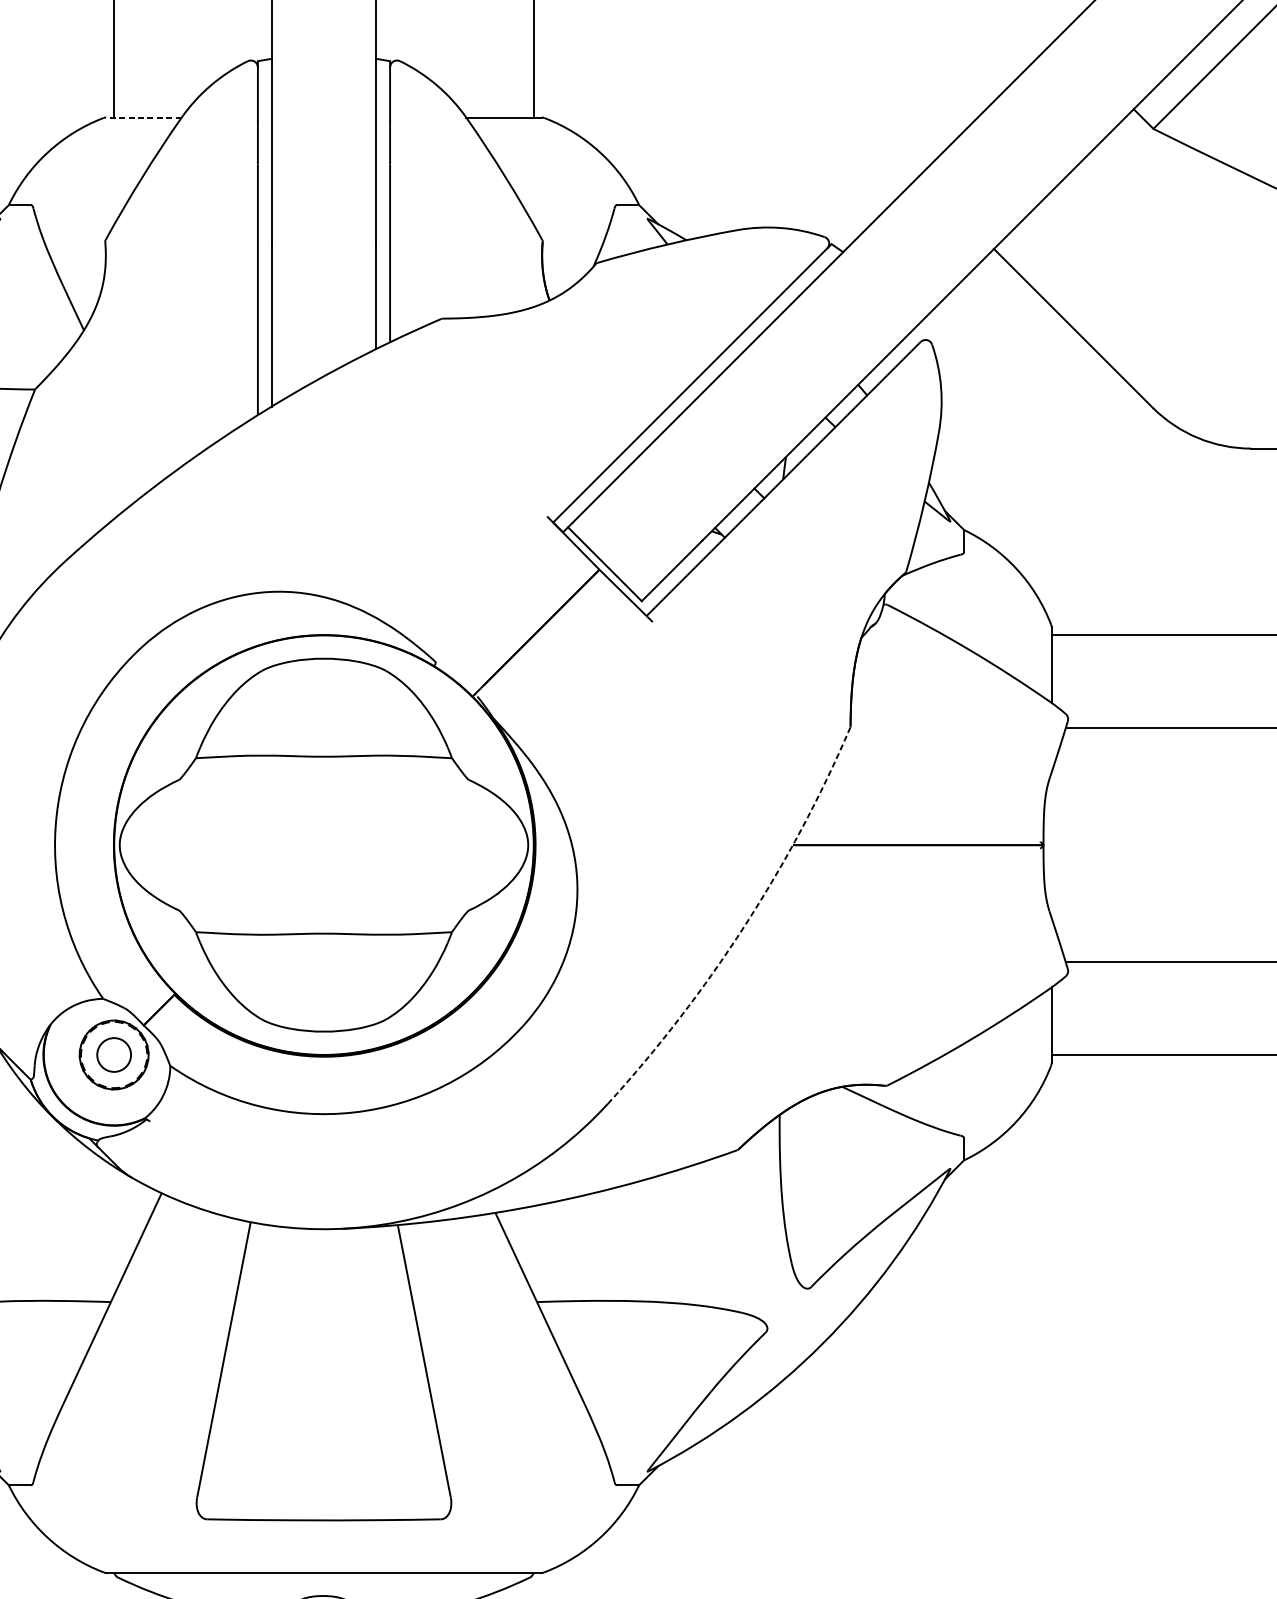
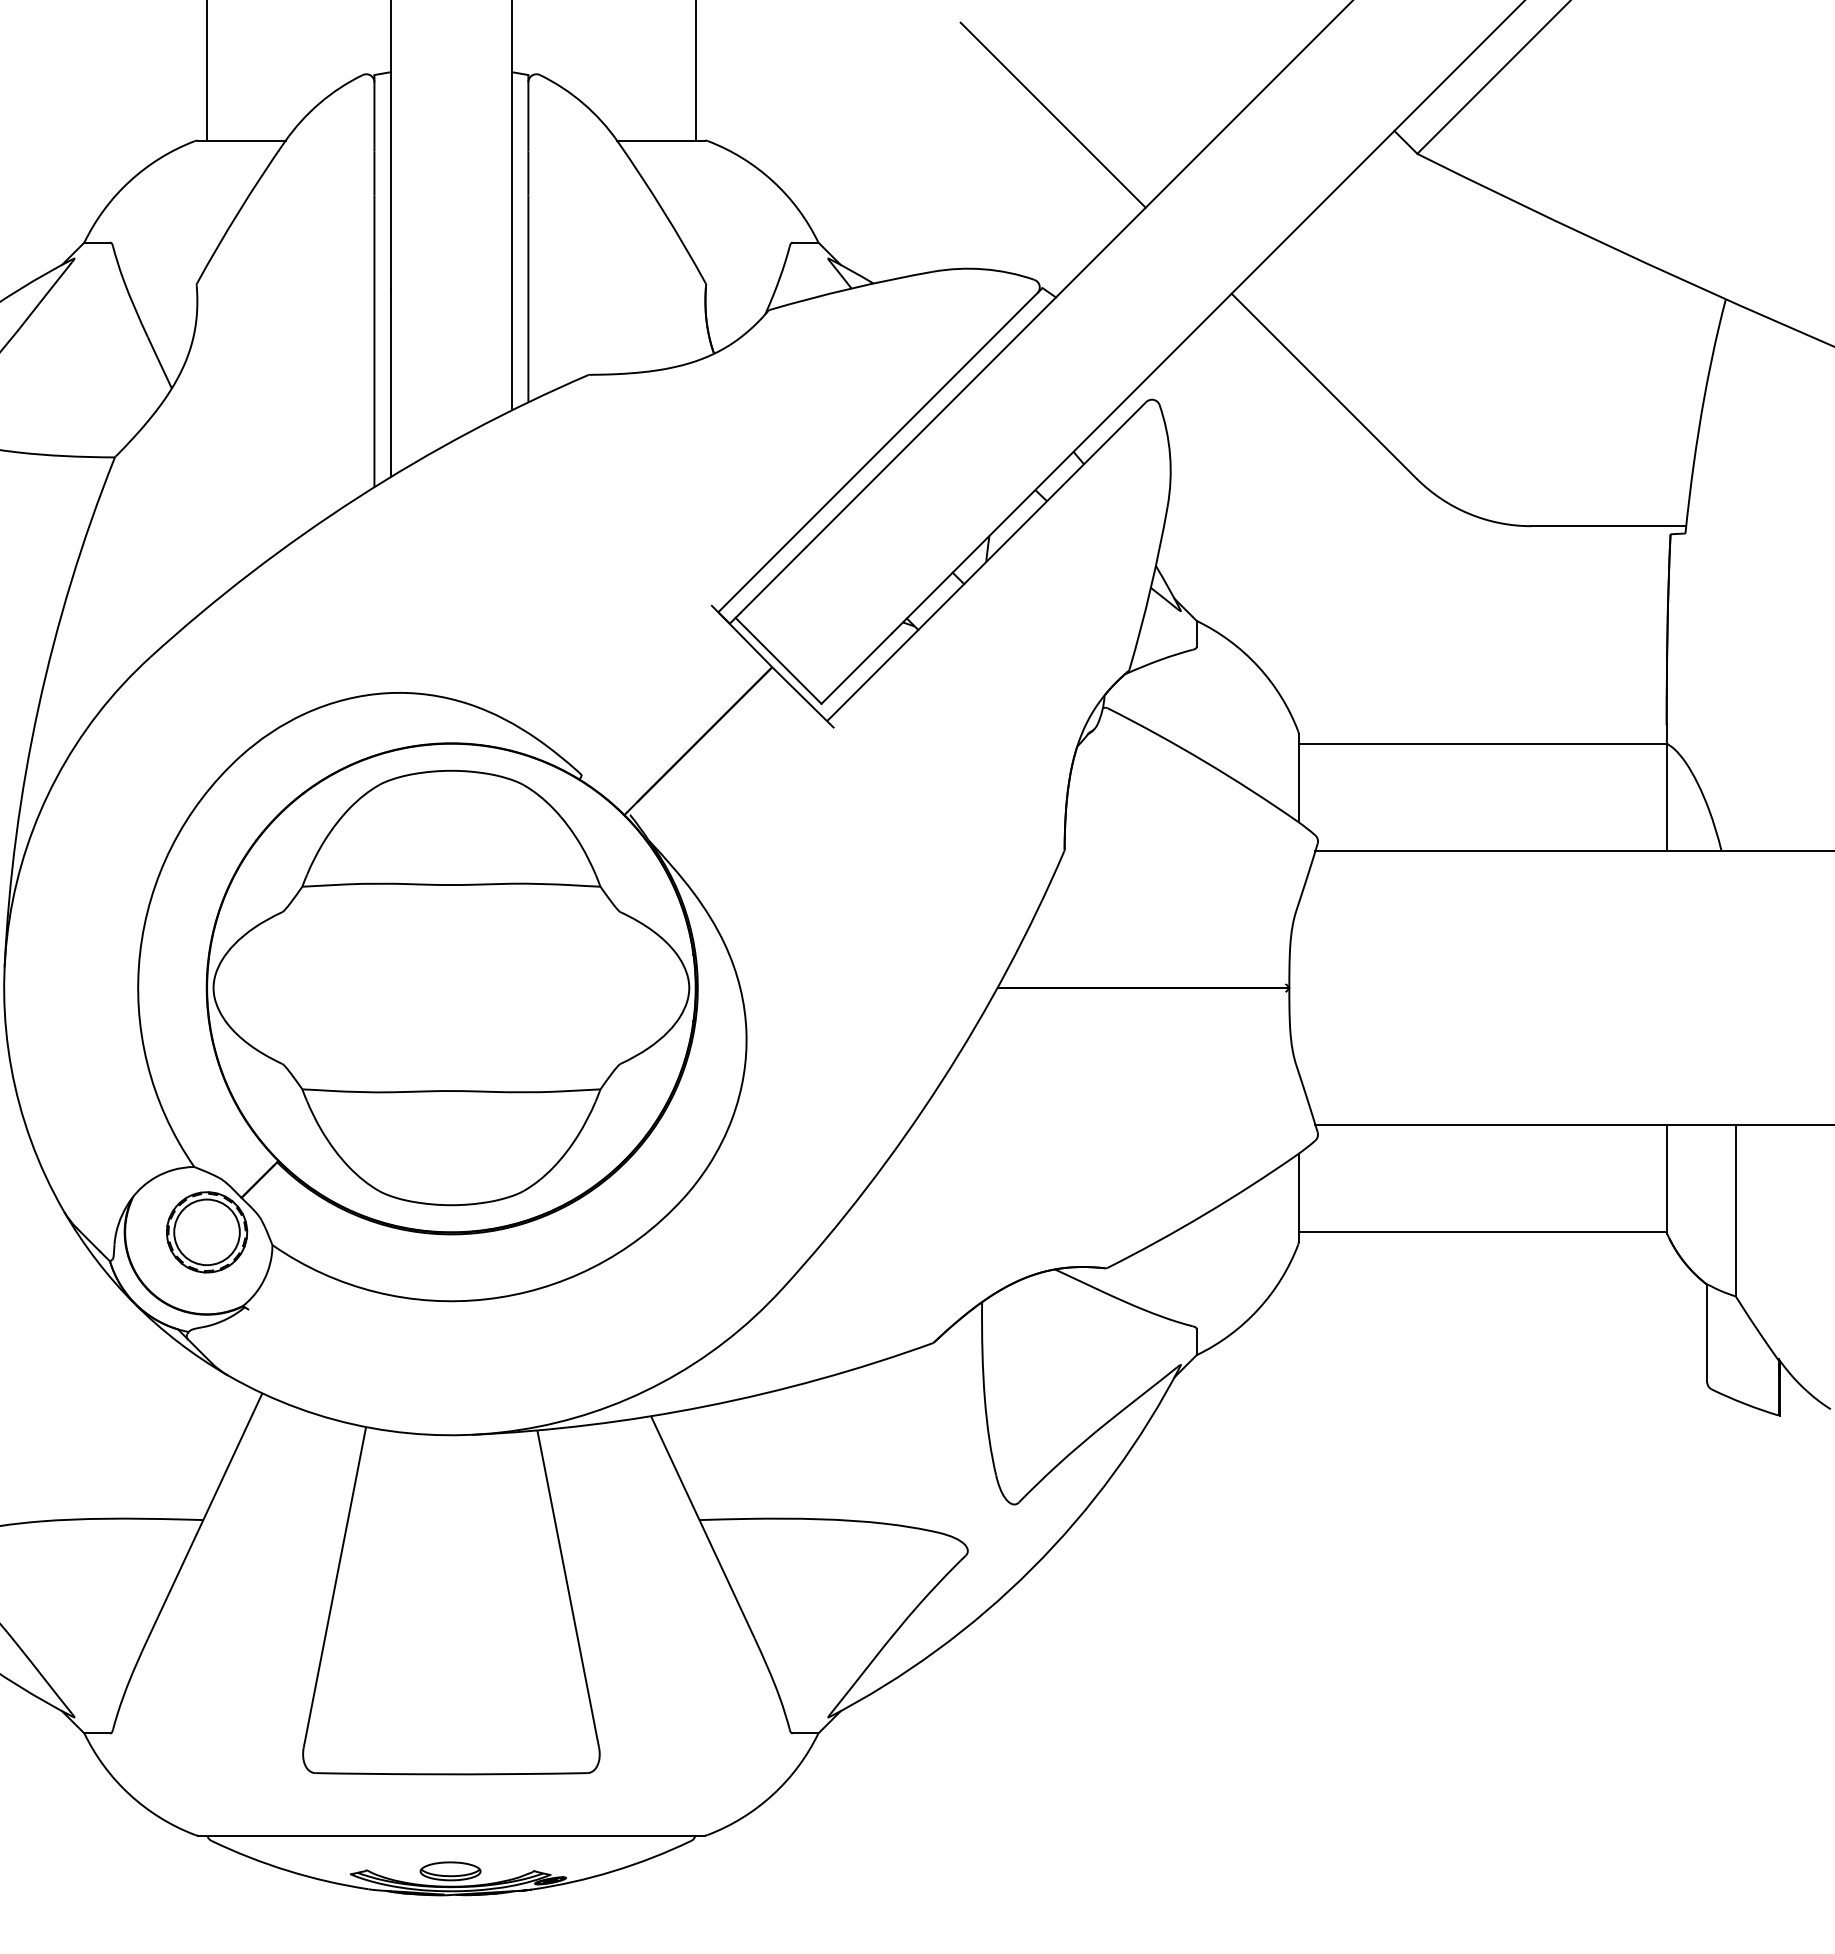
line: (840, 95) -> (1052, 114), added
line: (143, 117) -> (241, 140), dashed -> solid
arc: (744, 926) -> (941, 1082), dashed -> solid
circle: (113, 1055) -> (206, 1232), size x1.67

